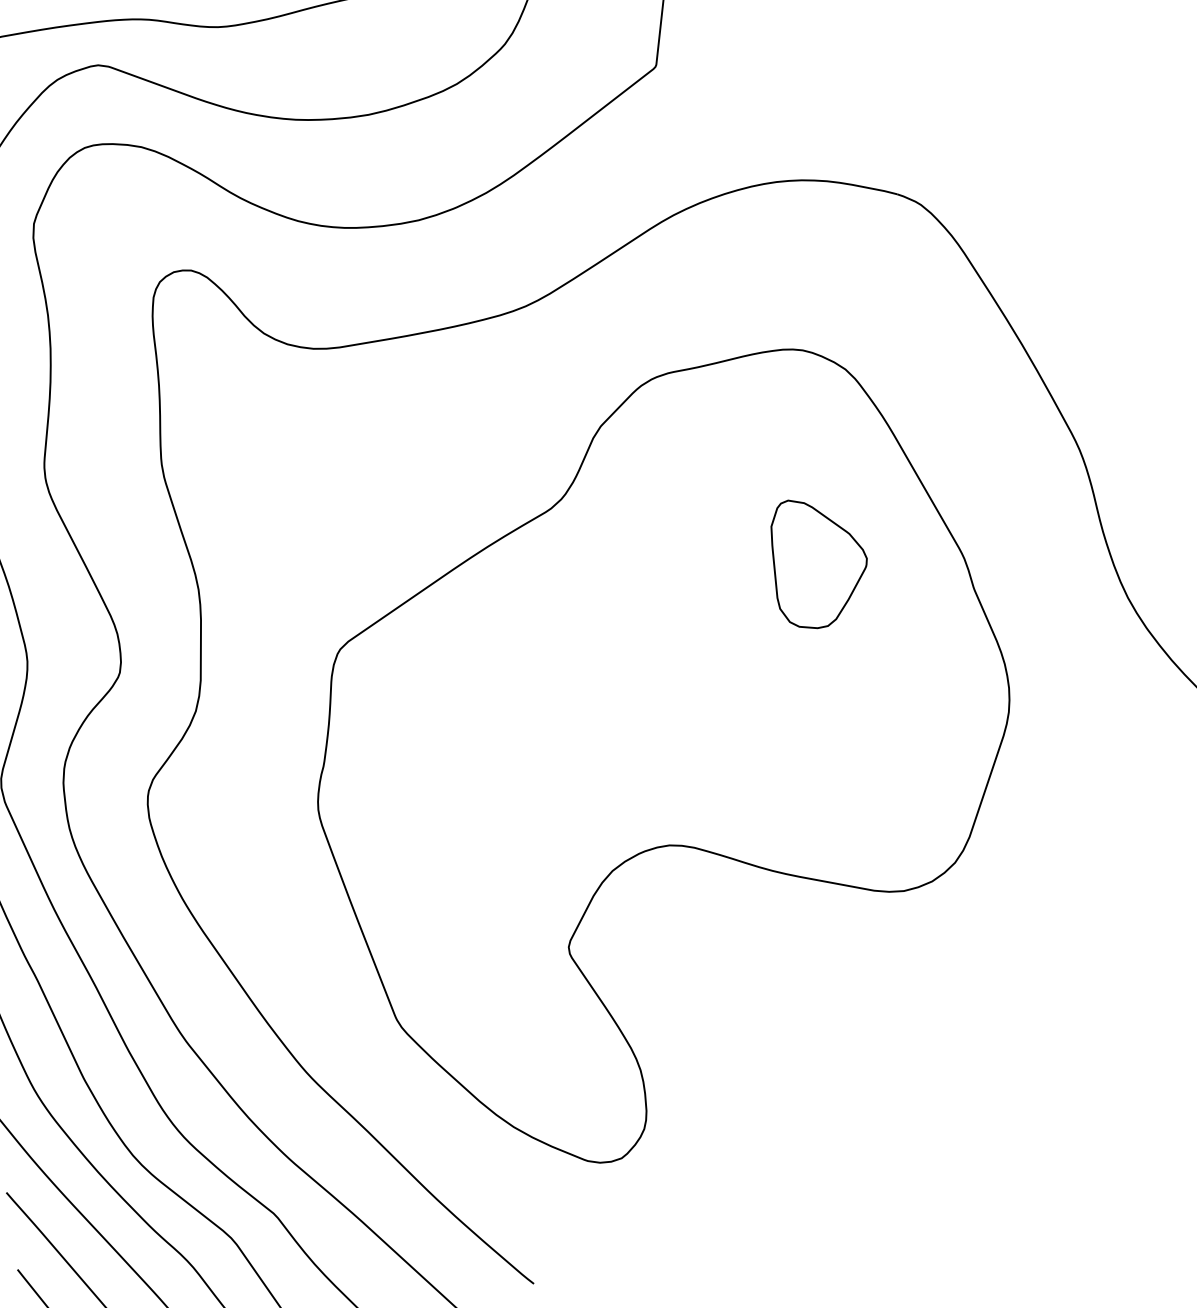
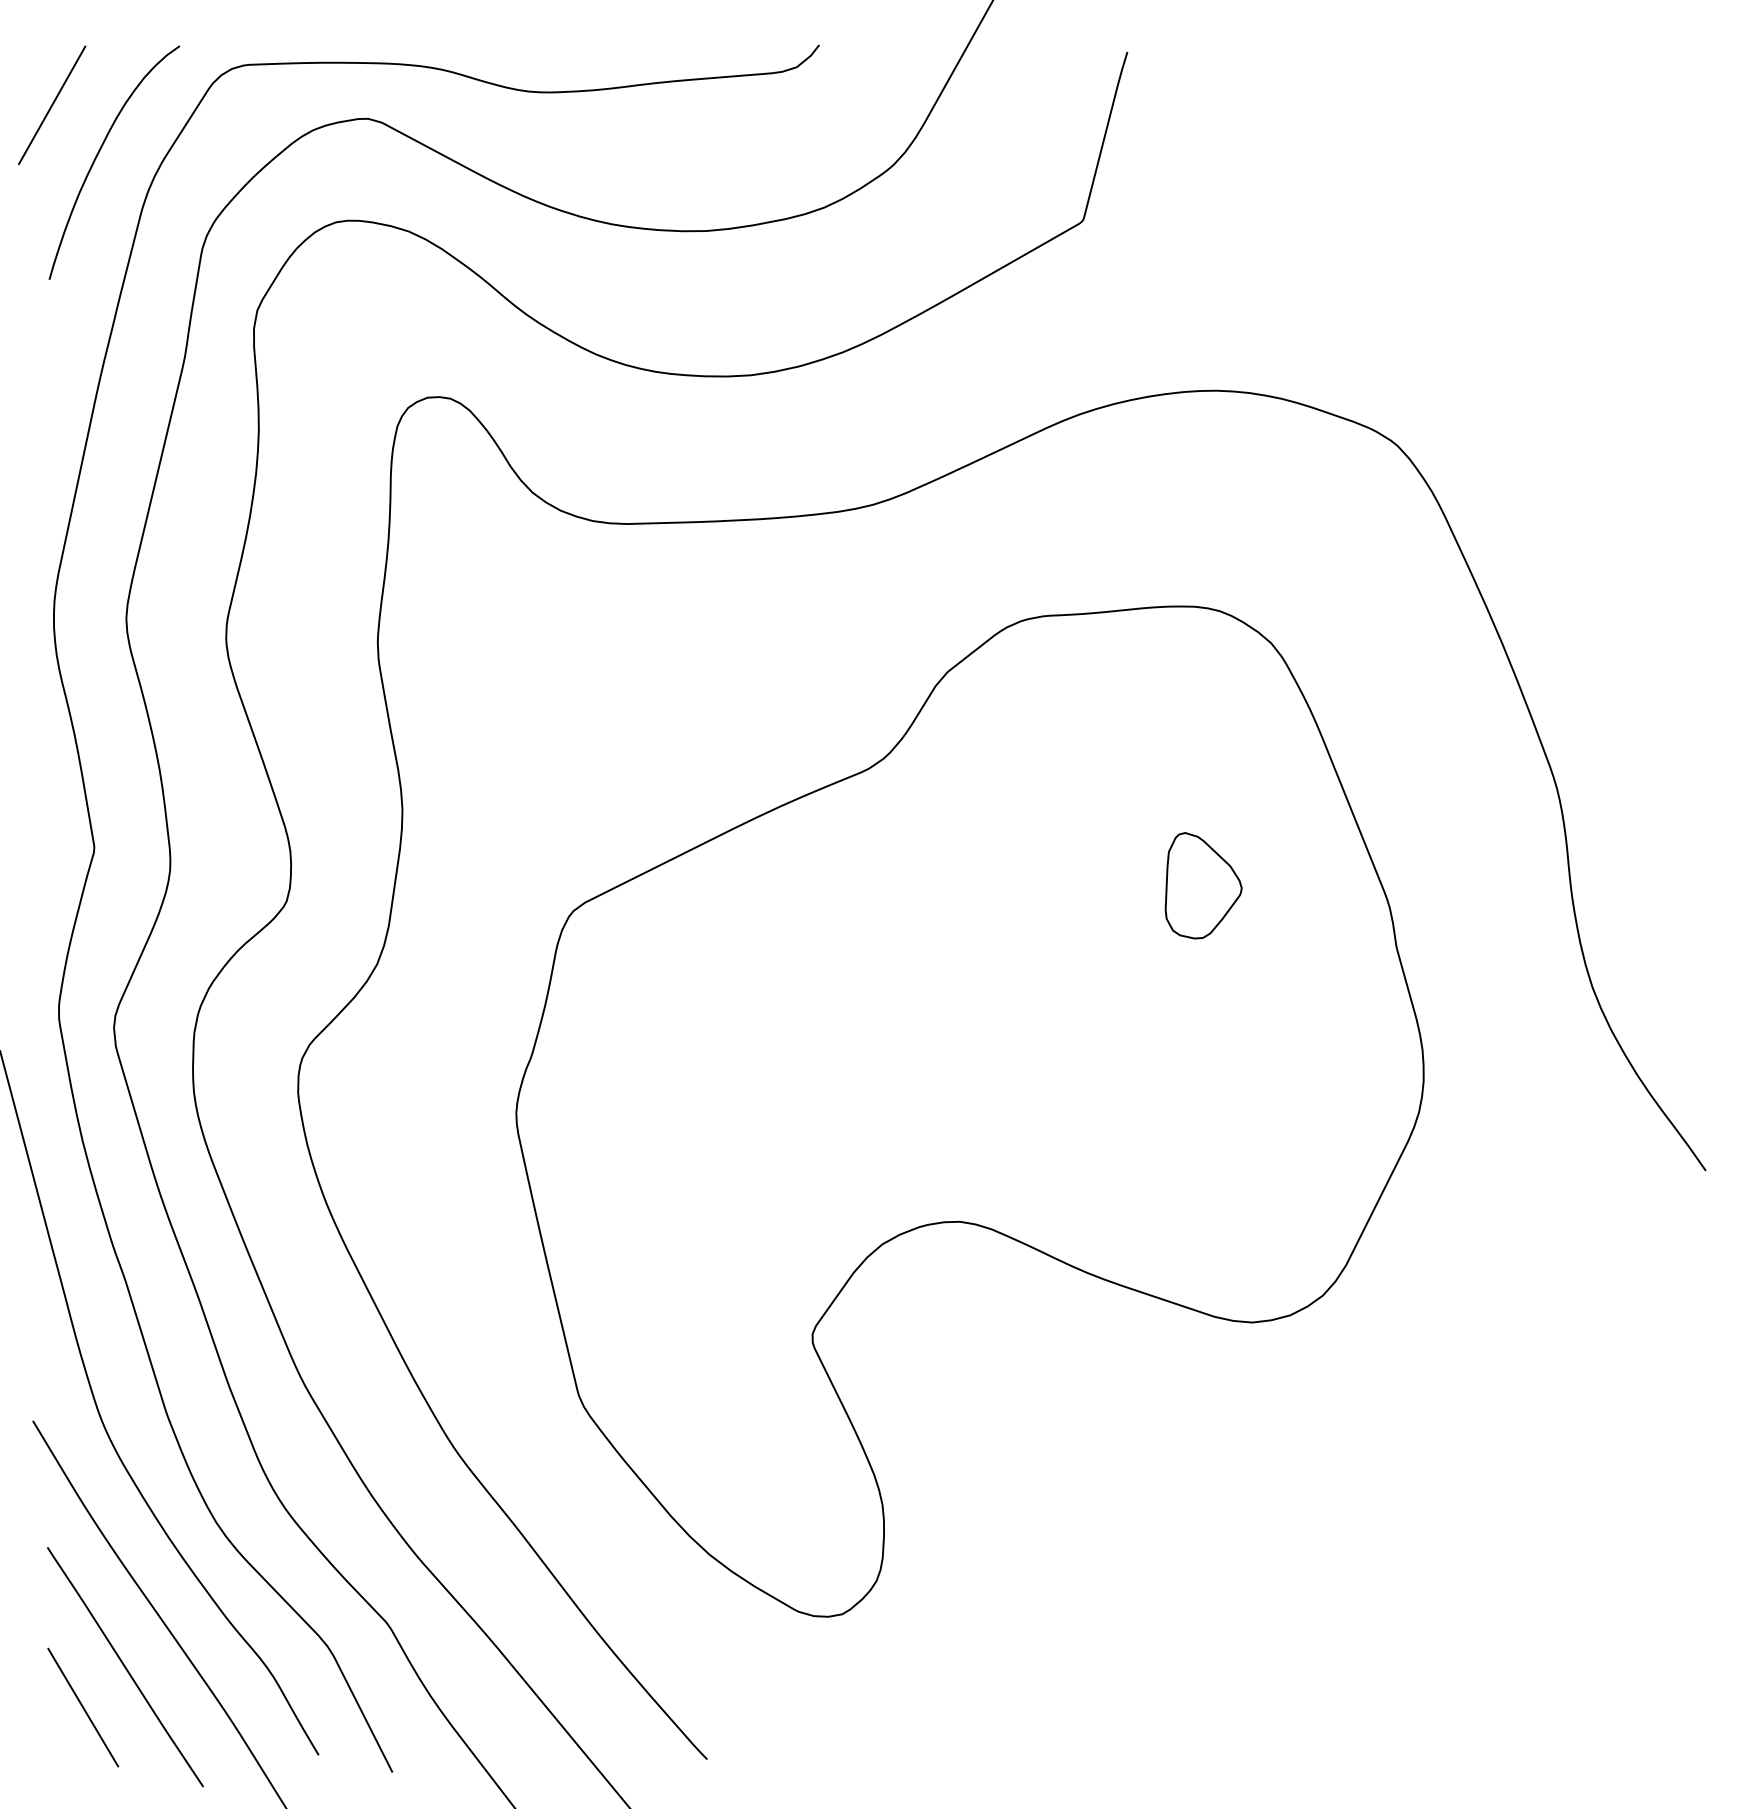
part: (819, 561) -> (1203, 885), size x0.62

